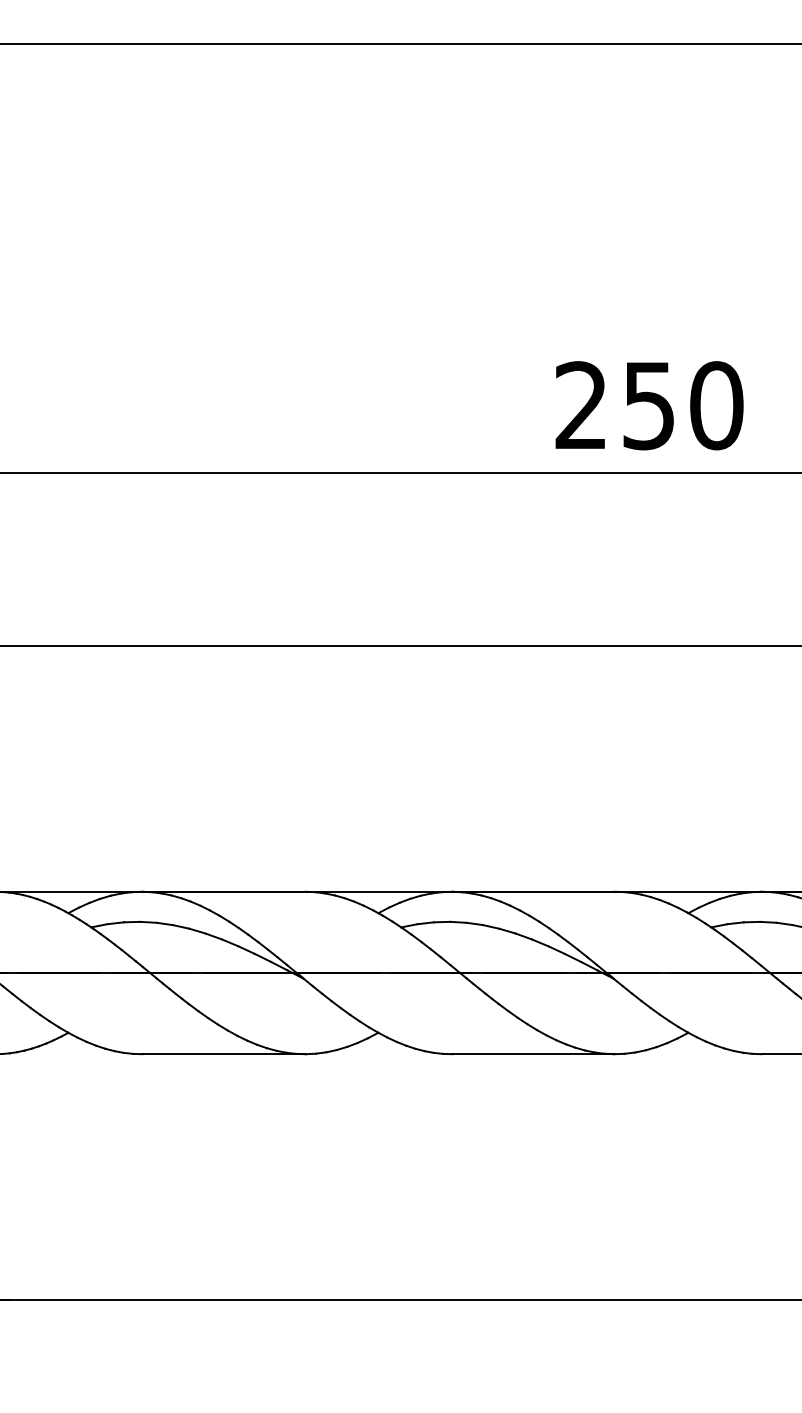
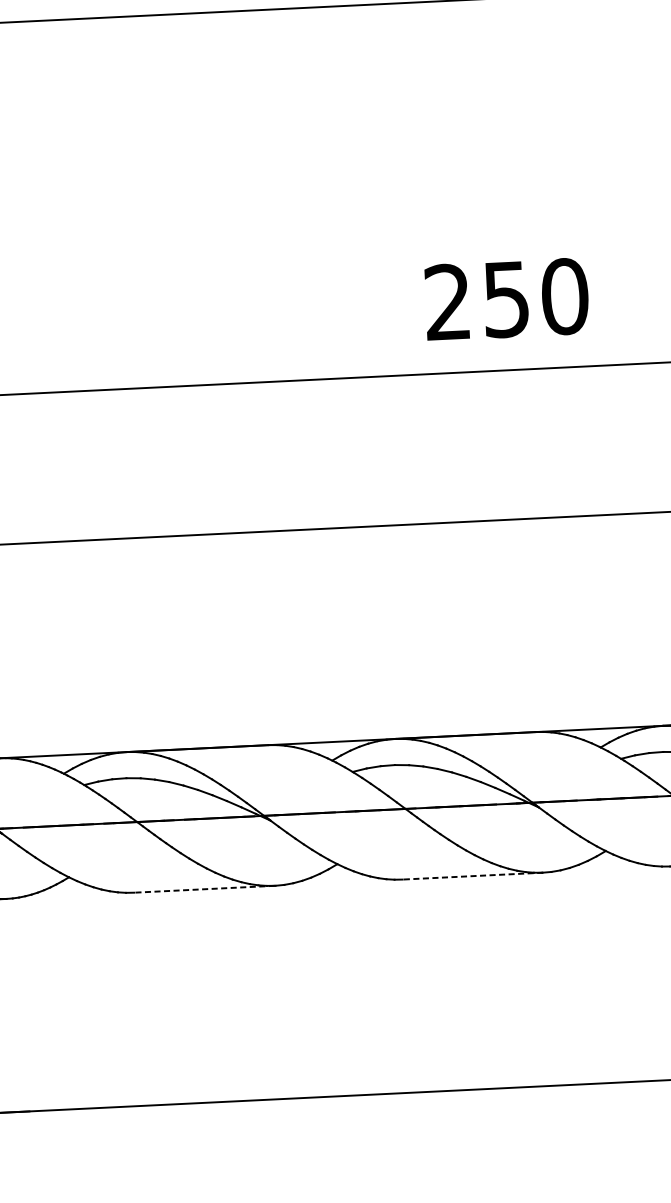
text: (649, 405) -> (506, 299), moved
line: (223, 1054) -> (204, 889), solid -> dashed
line: (533, 1054) -> (472, 876), solid -> dashed

